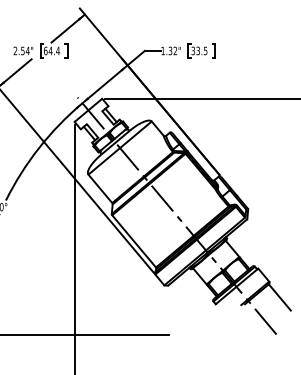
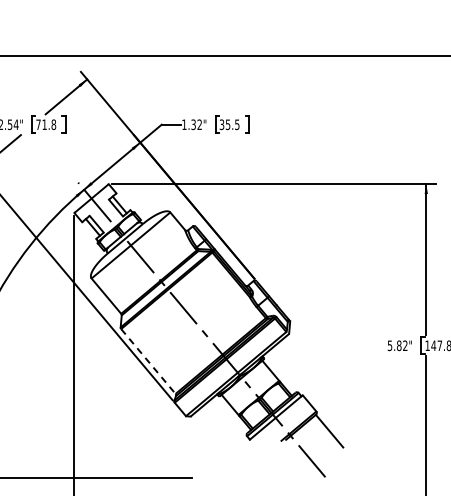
text: (51, 50) -> (45, 124), 64.4 -> 71.8
text: (198, 50) -> (228, 124), 33.5 -> 35.5
line: (134, 241) -> (148, 361), solid -> dashed

